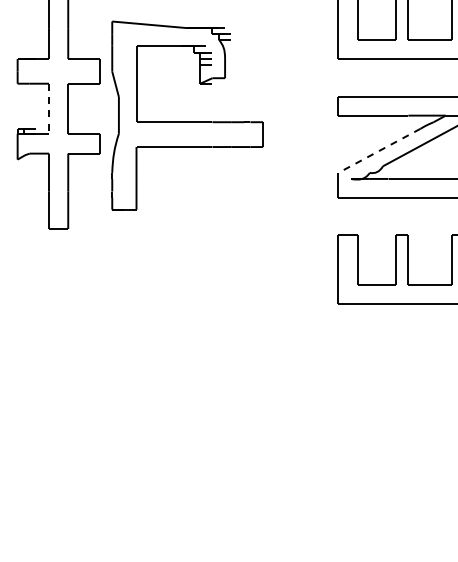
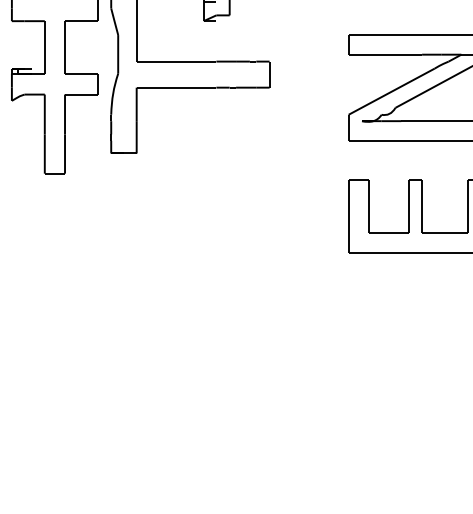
line: (48, 109) -> (44, 48), dashed -> solid
line: (379, 150) -> (391, 91), dashed -> solid

